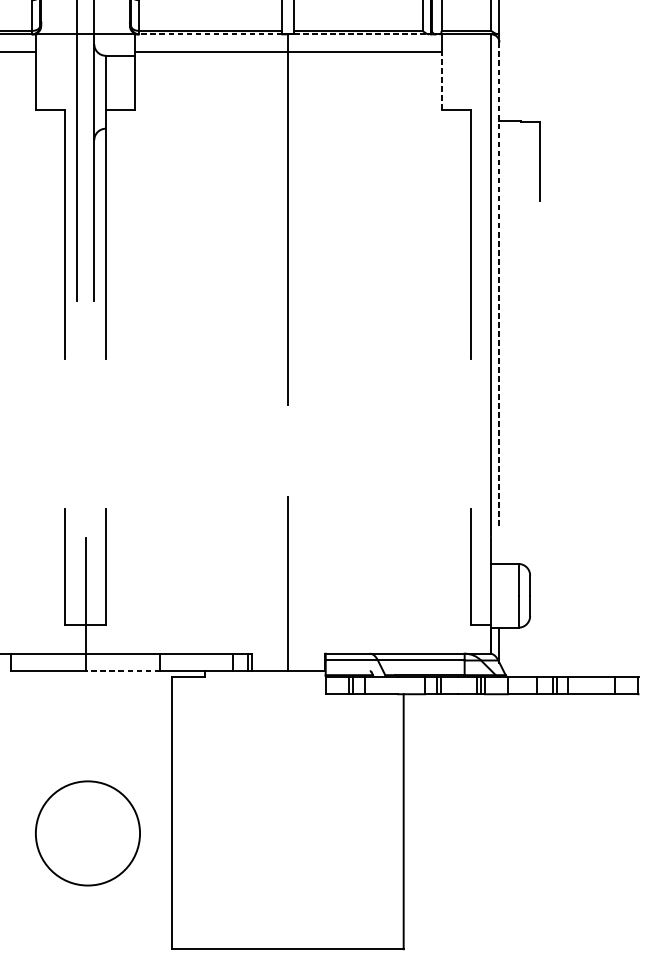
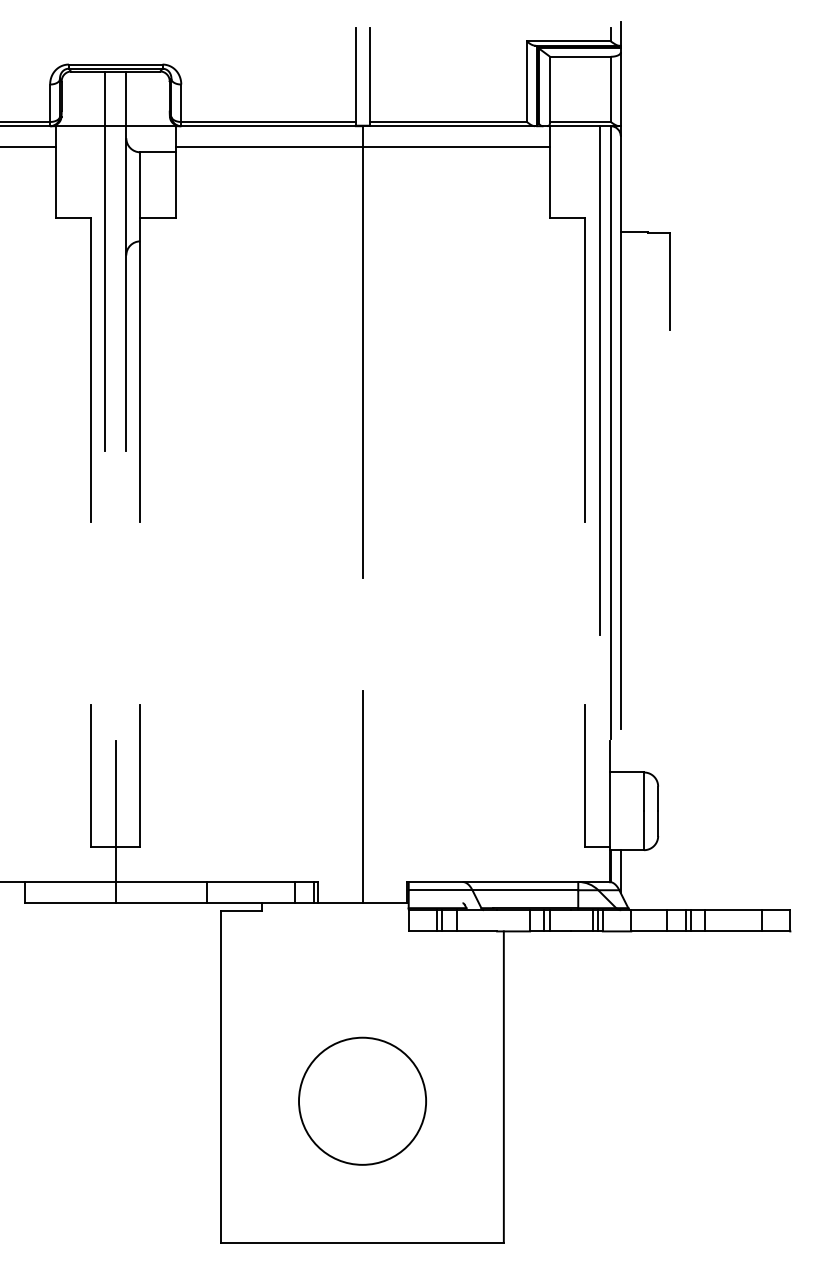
line: (210, 34) -> (268, 126), dashed -> solid
line: (361, 34) -> (452, 126), dashed -> solid
line: (441, 80) -> (550, 182), dashed -> solid
line: (482, 242) -> (599, 380), added
line: (499, 285) -> (620, 432), dashed -> solid
line: (123, 671) -> (161, 903), dashed -> solid
circle: (87, 832) -> (362, 1100), moved

